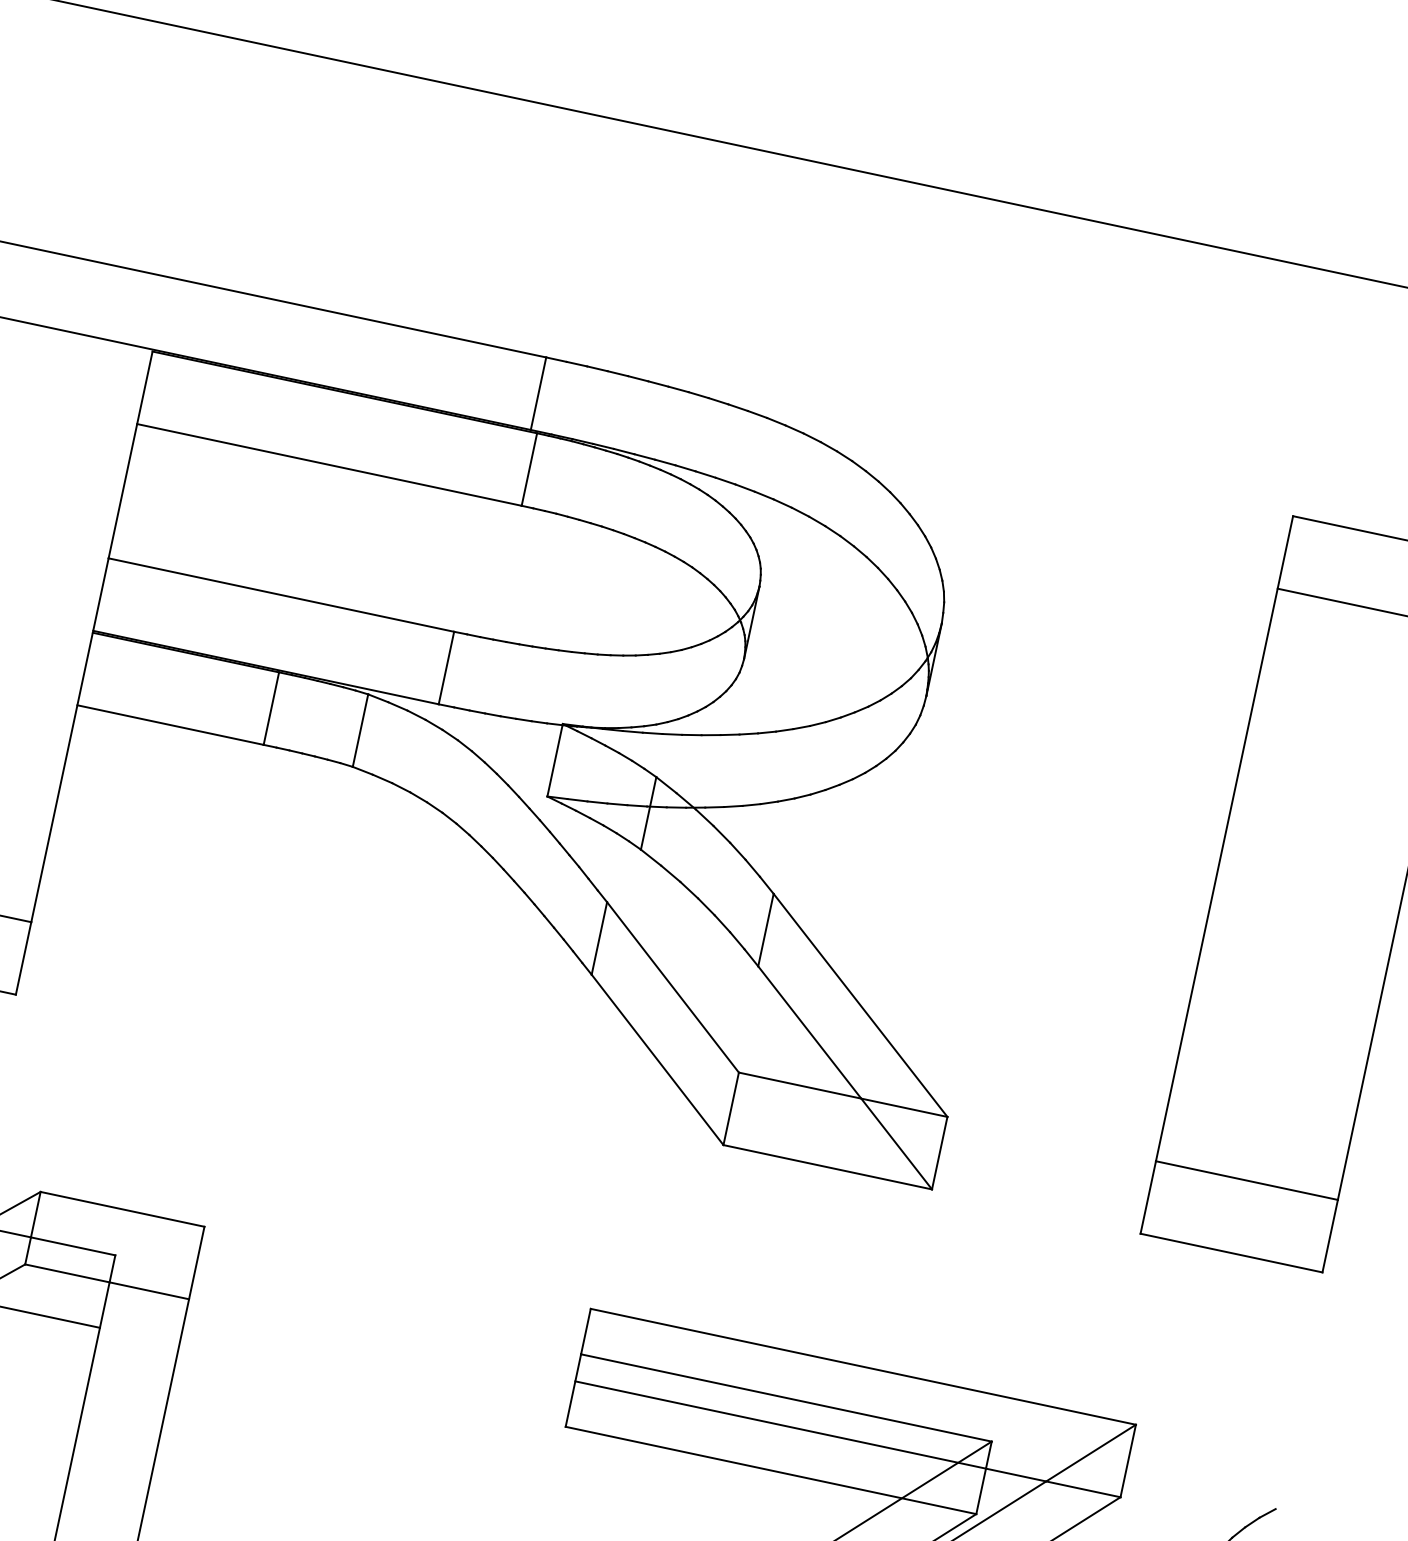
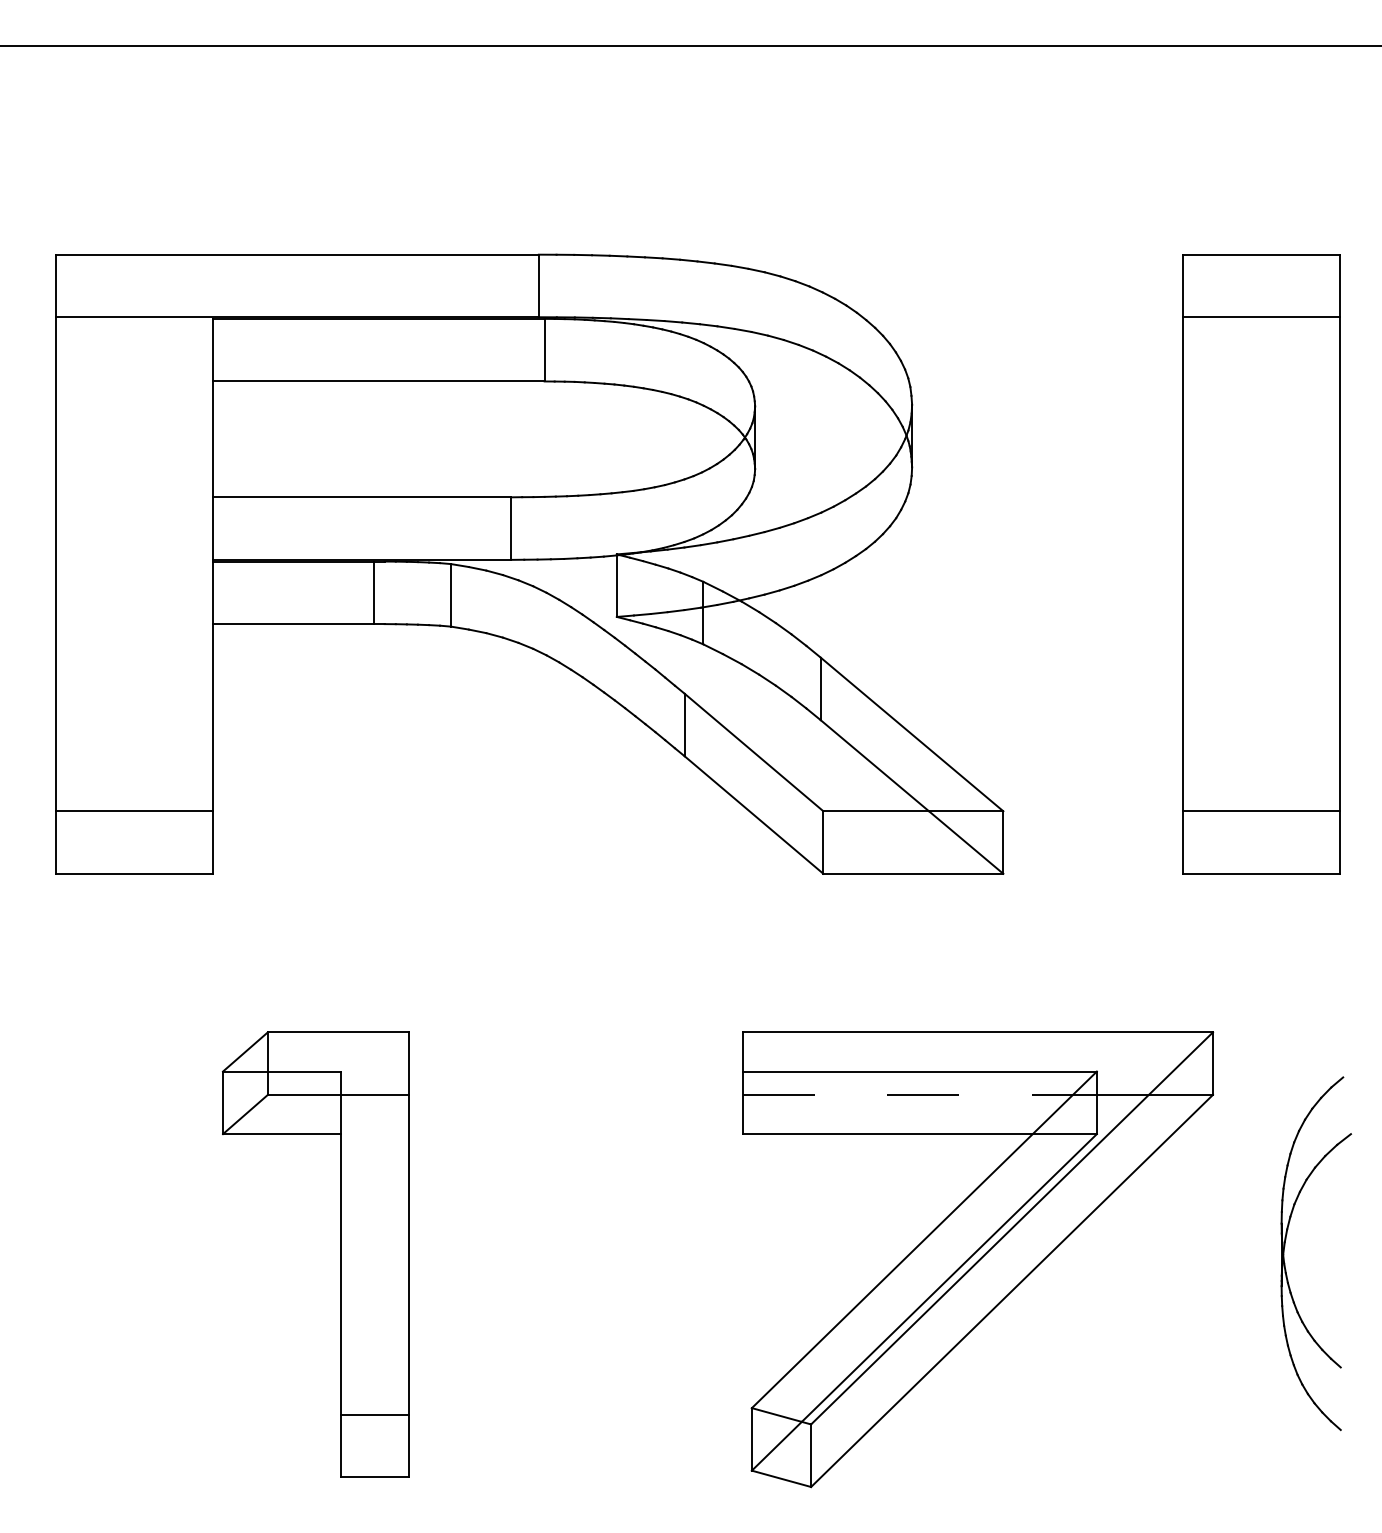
line: (781, 1424) -> (920, 1094), solid -> dashed

